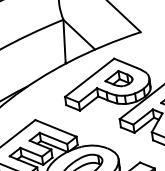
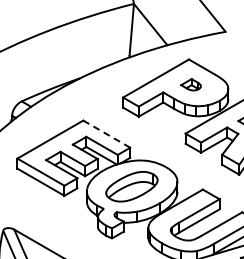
part: (118, 78) -> (190, 84), size x0.6
line: (55, 127) -> (106, 133), solid -> dashed

